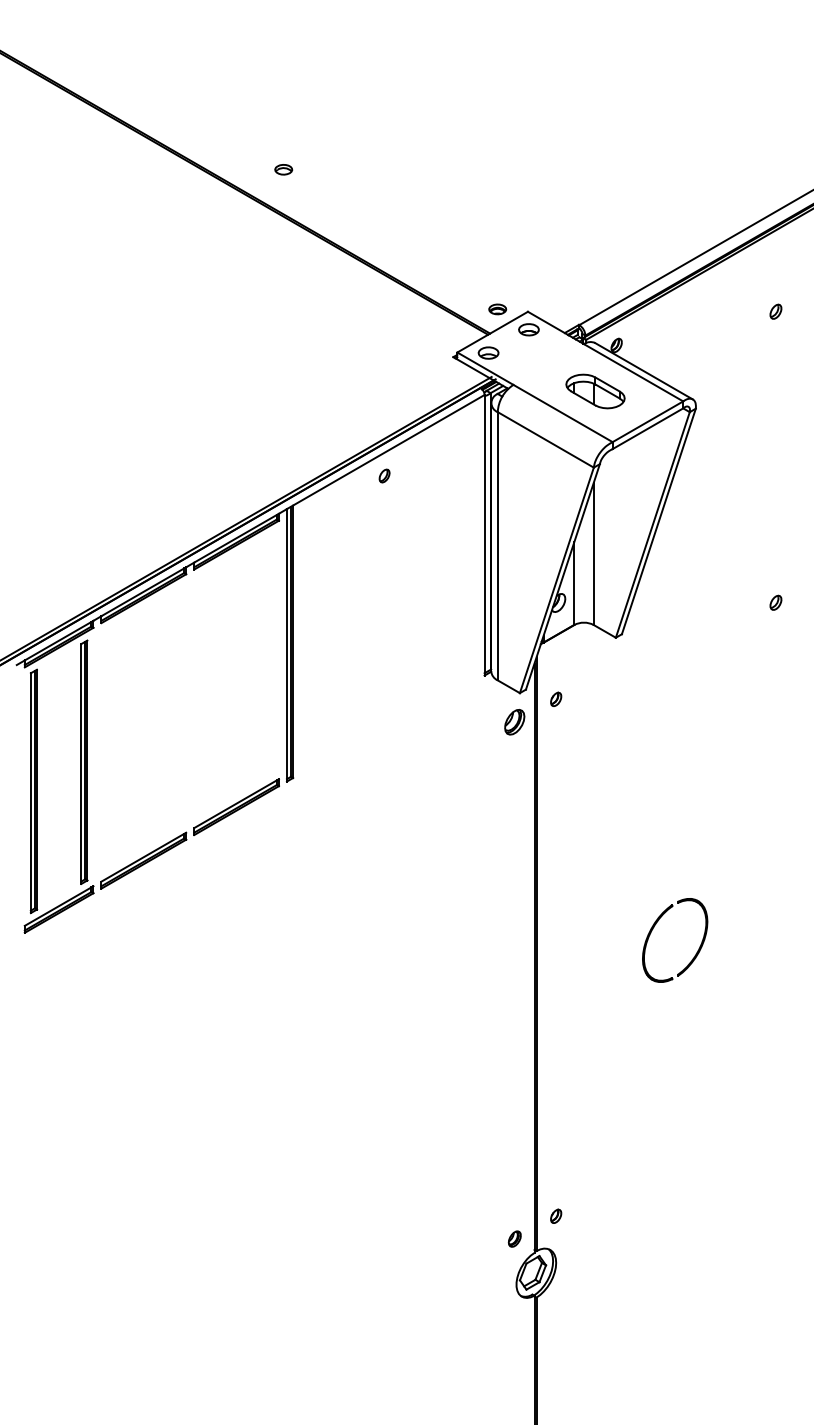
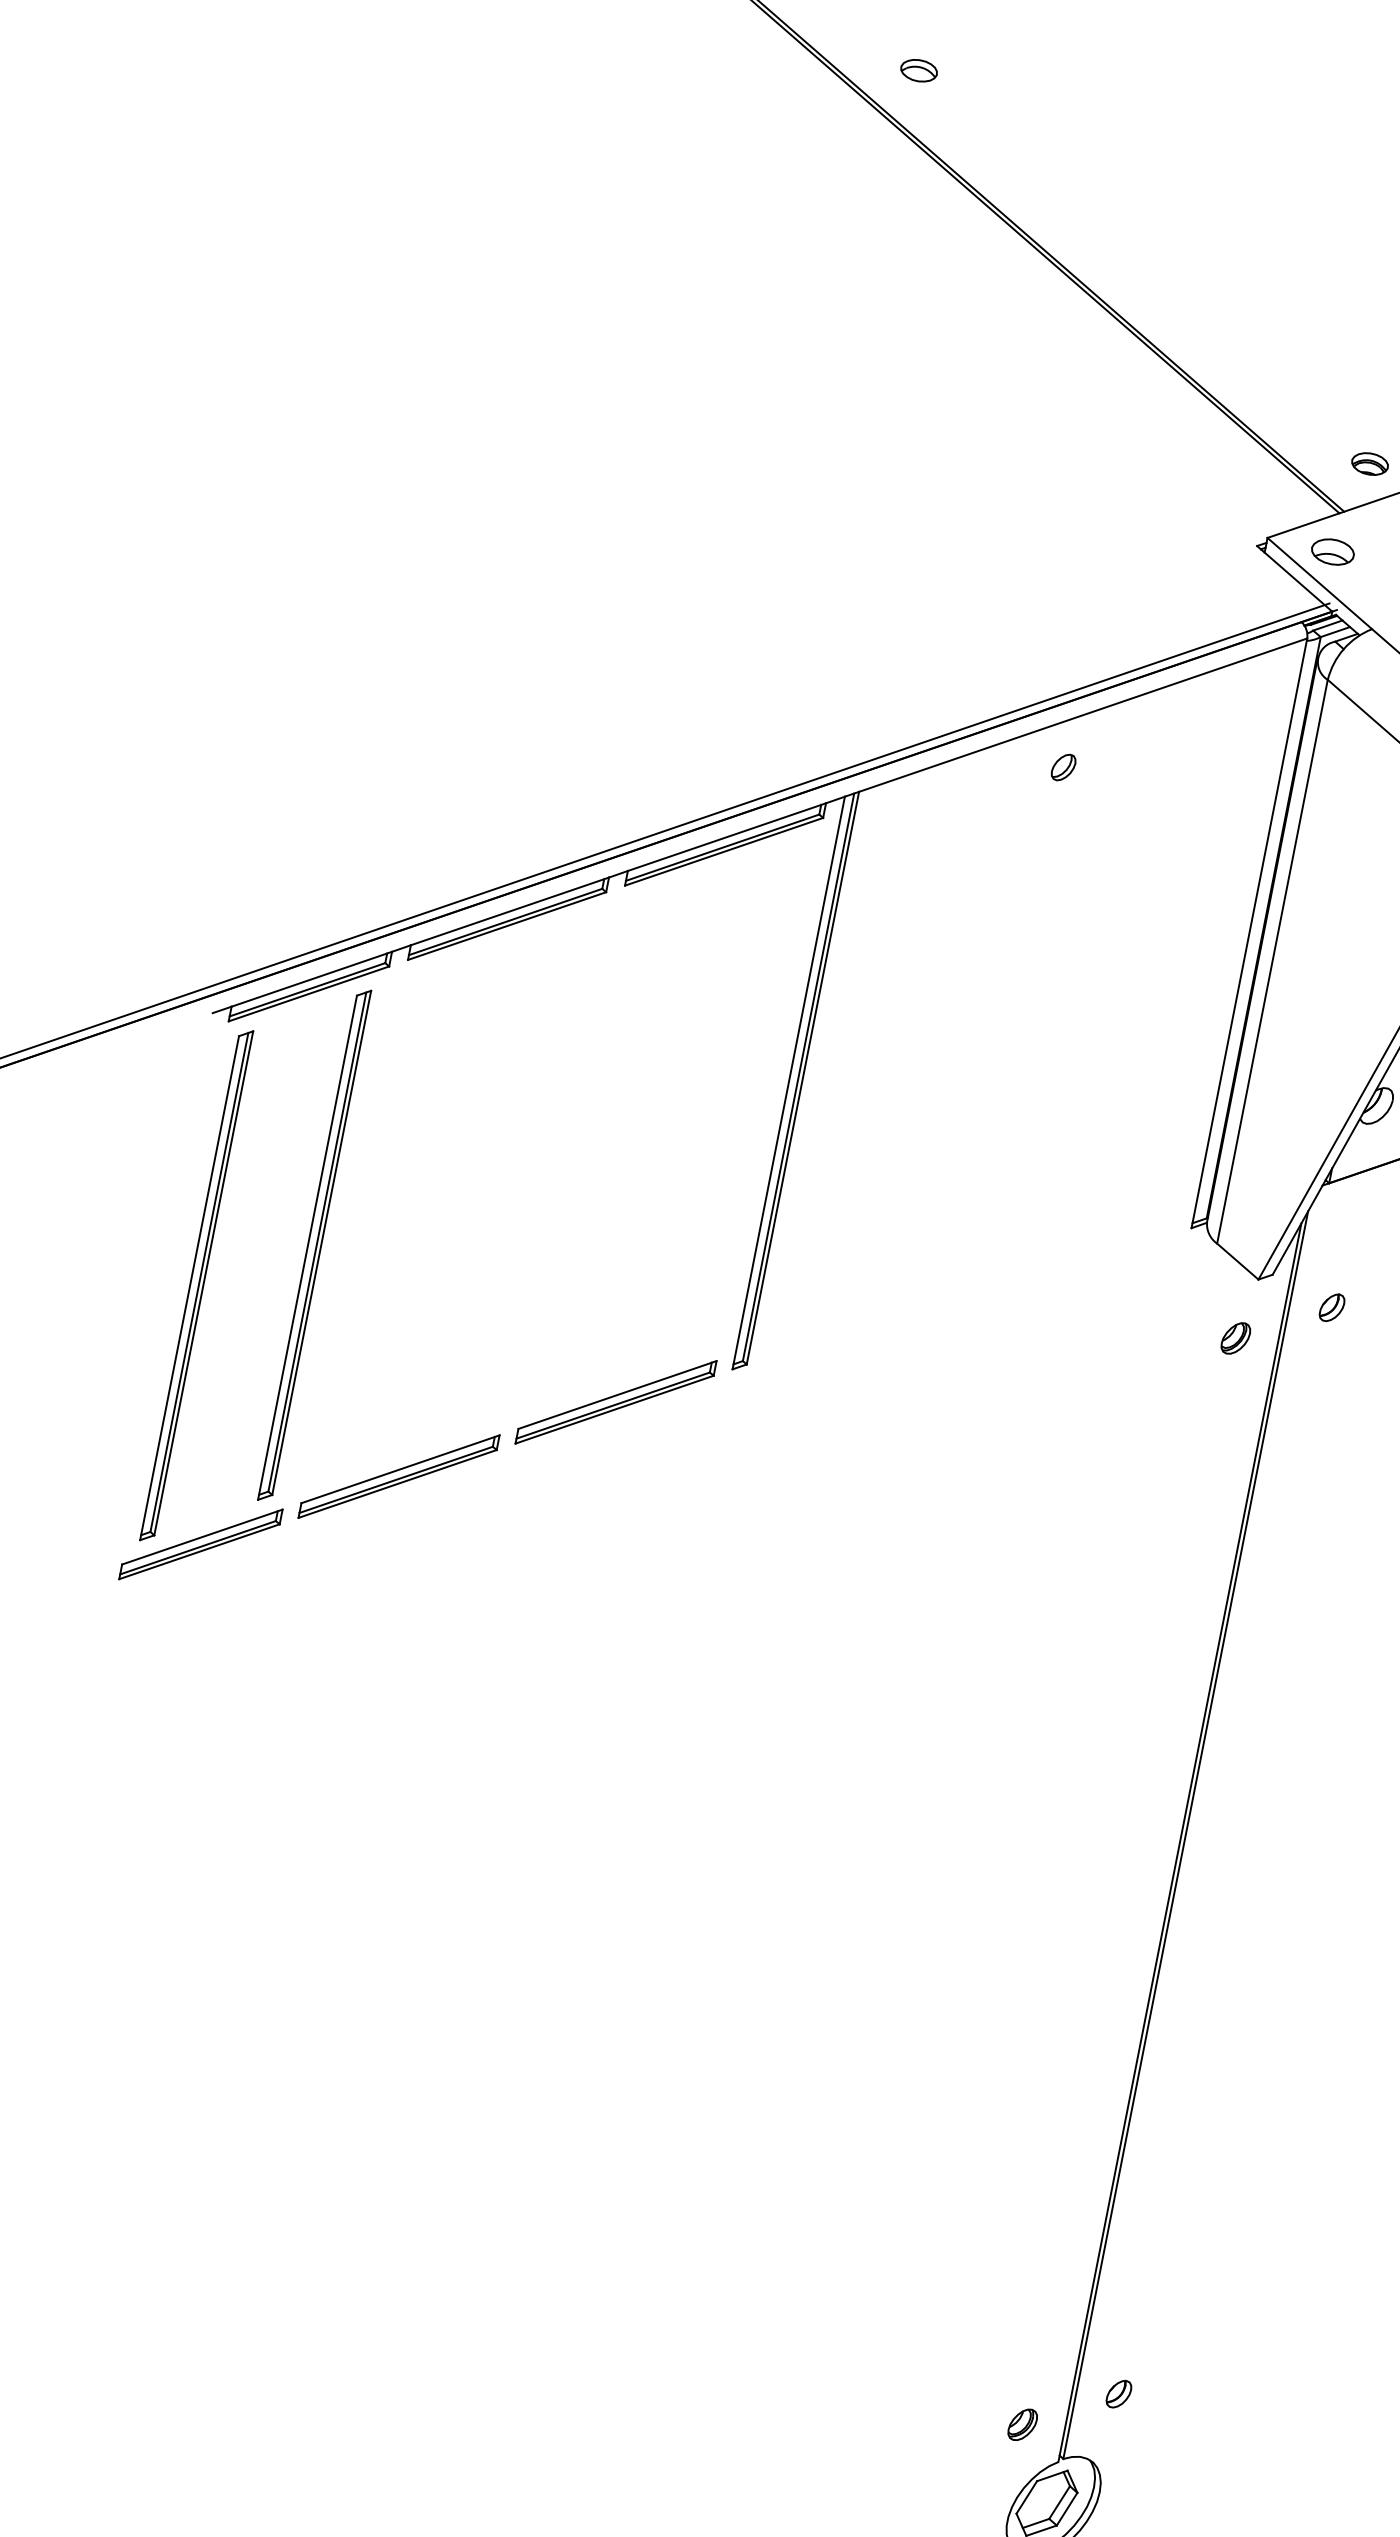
part: (283, 169) -> (918, 70), moved
part: (514, 721) -> (1235, 1336), size x0.62

